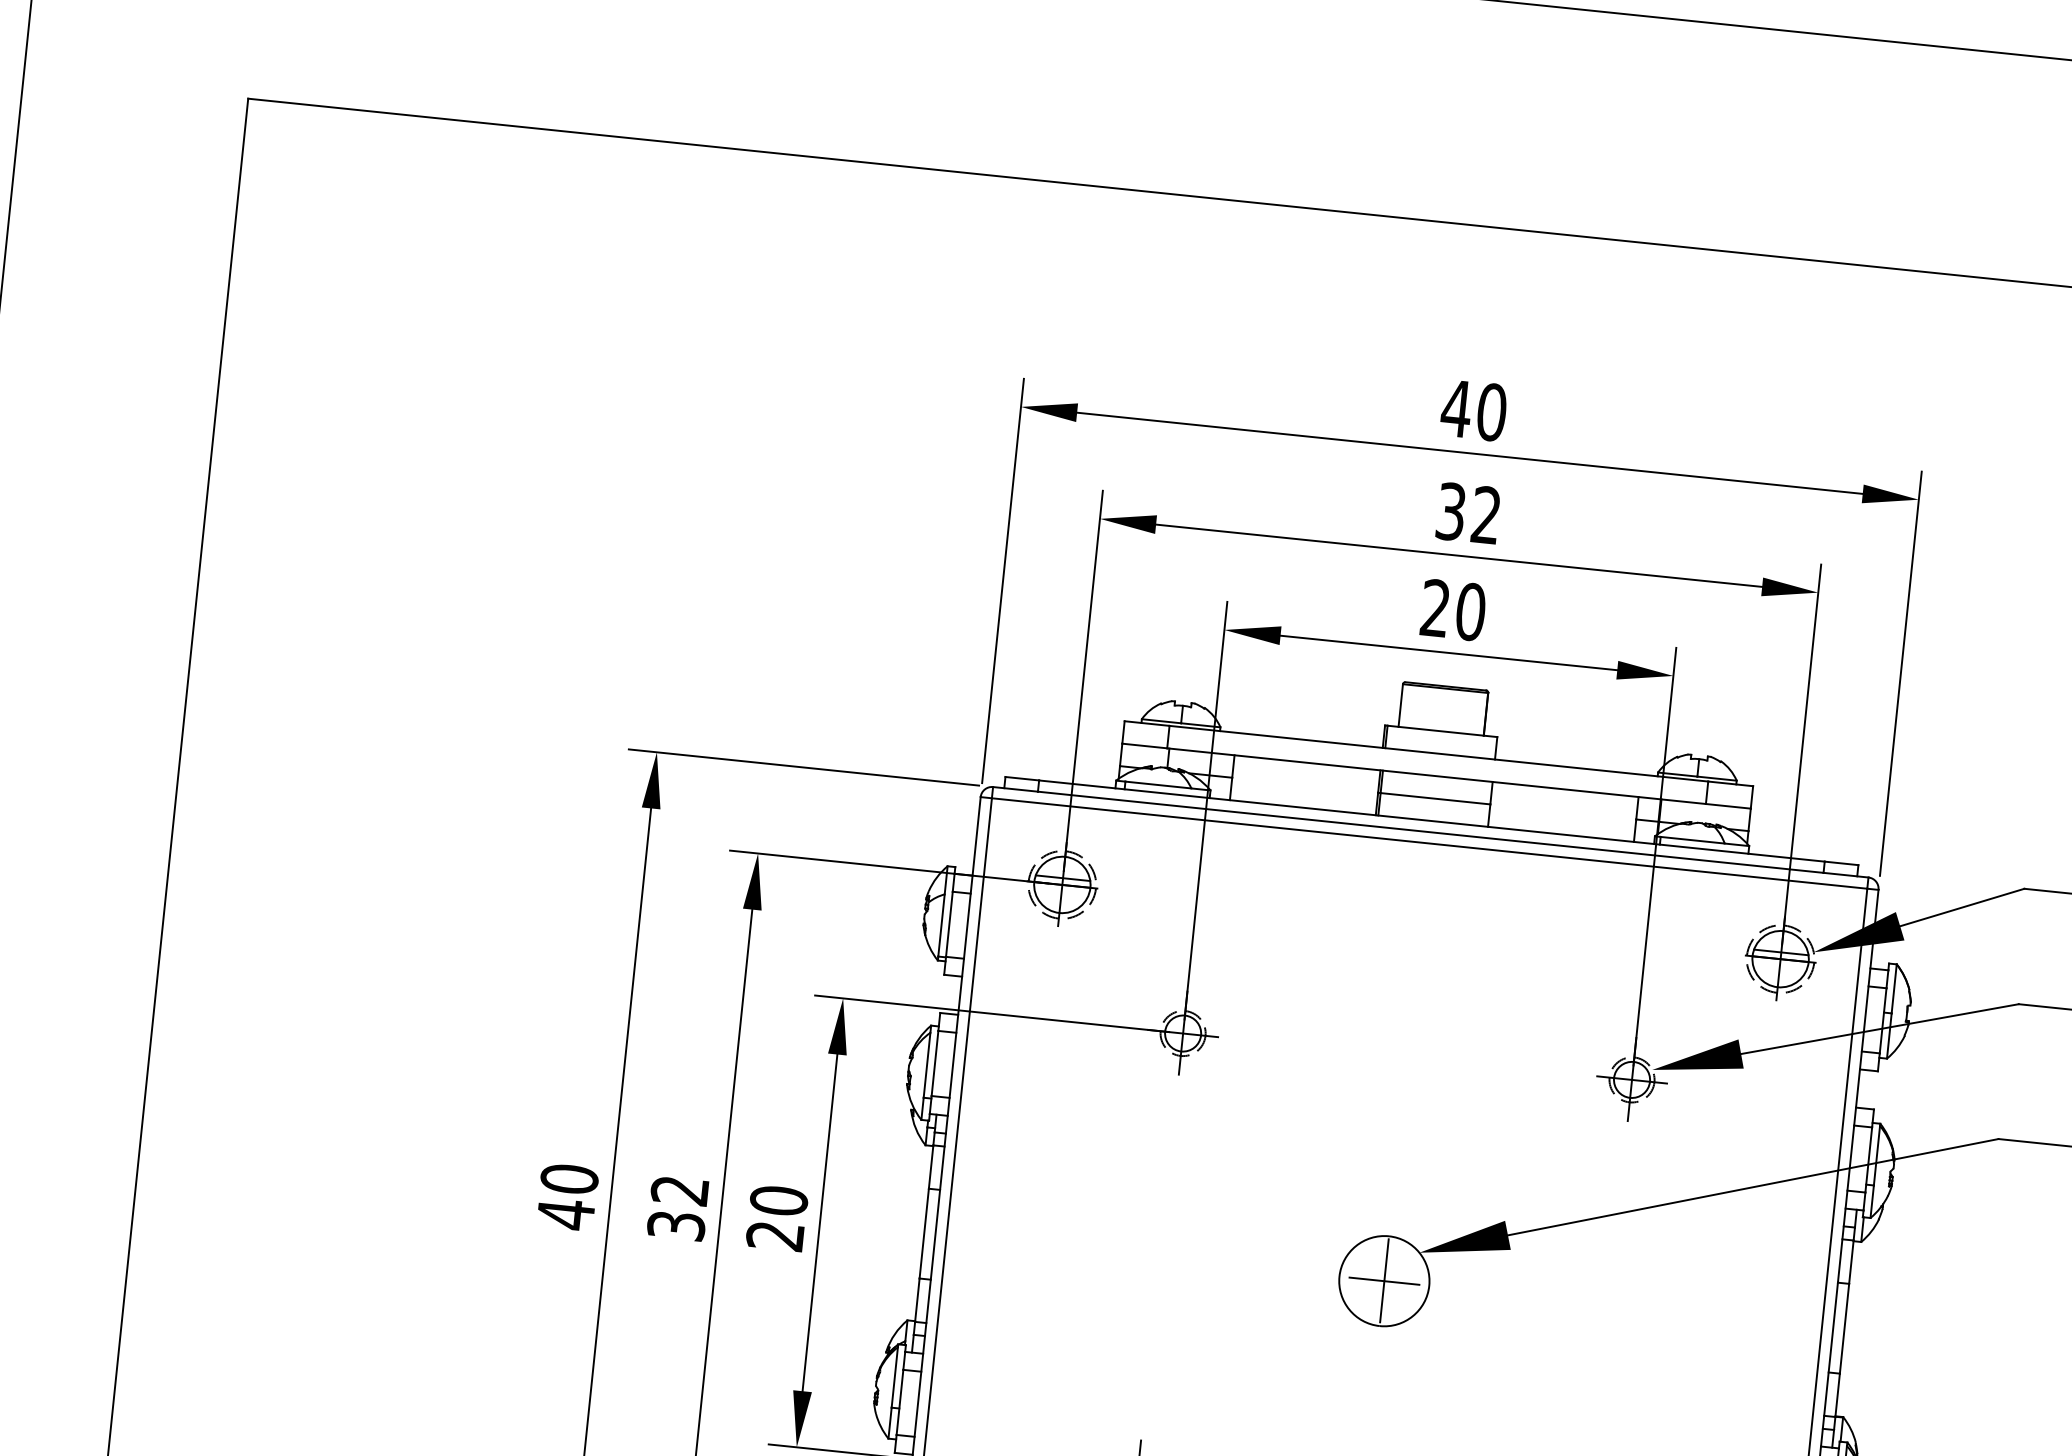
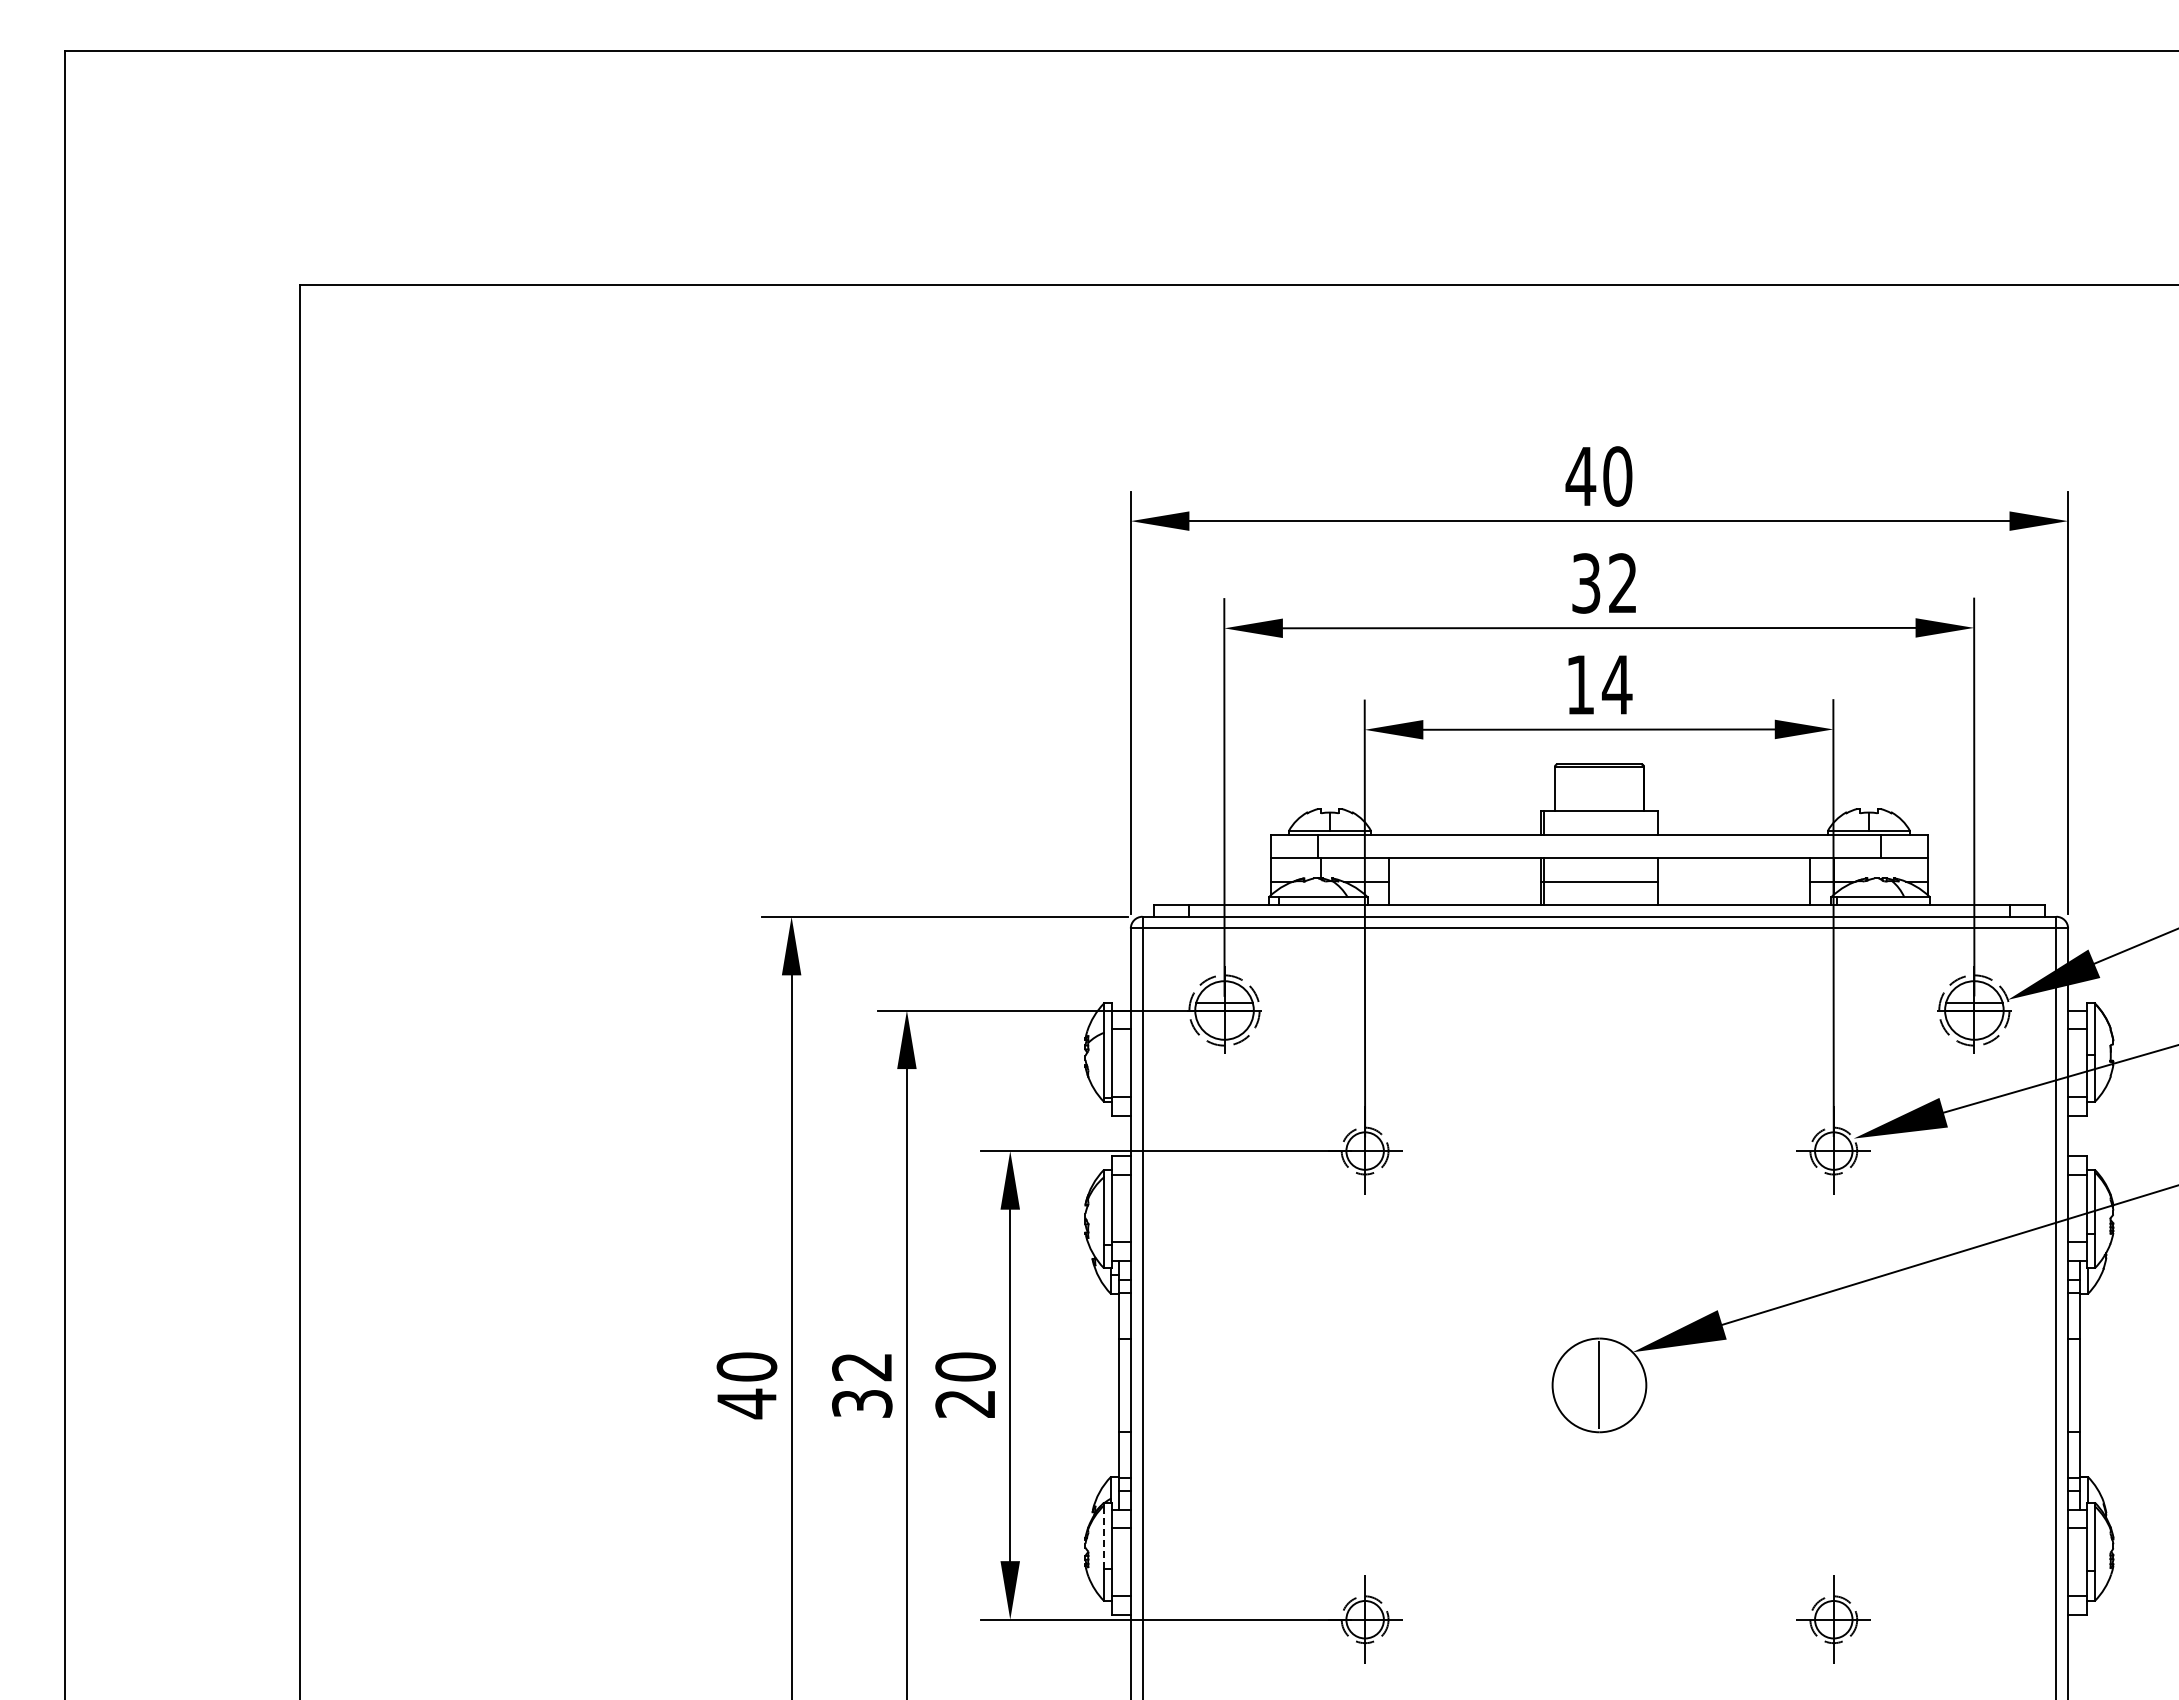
text: (1453, 609) -> (1599, 684), 20 -> 14
line: (1384, 1281) -> (1599, 1385), removed
line: (895, 1377) -> (1104, 1537), solid -> dashed

